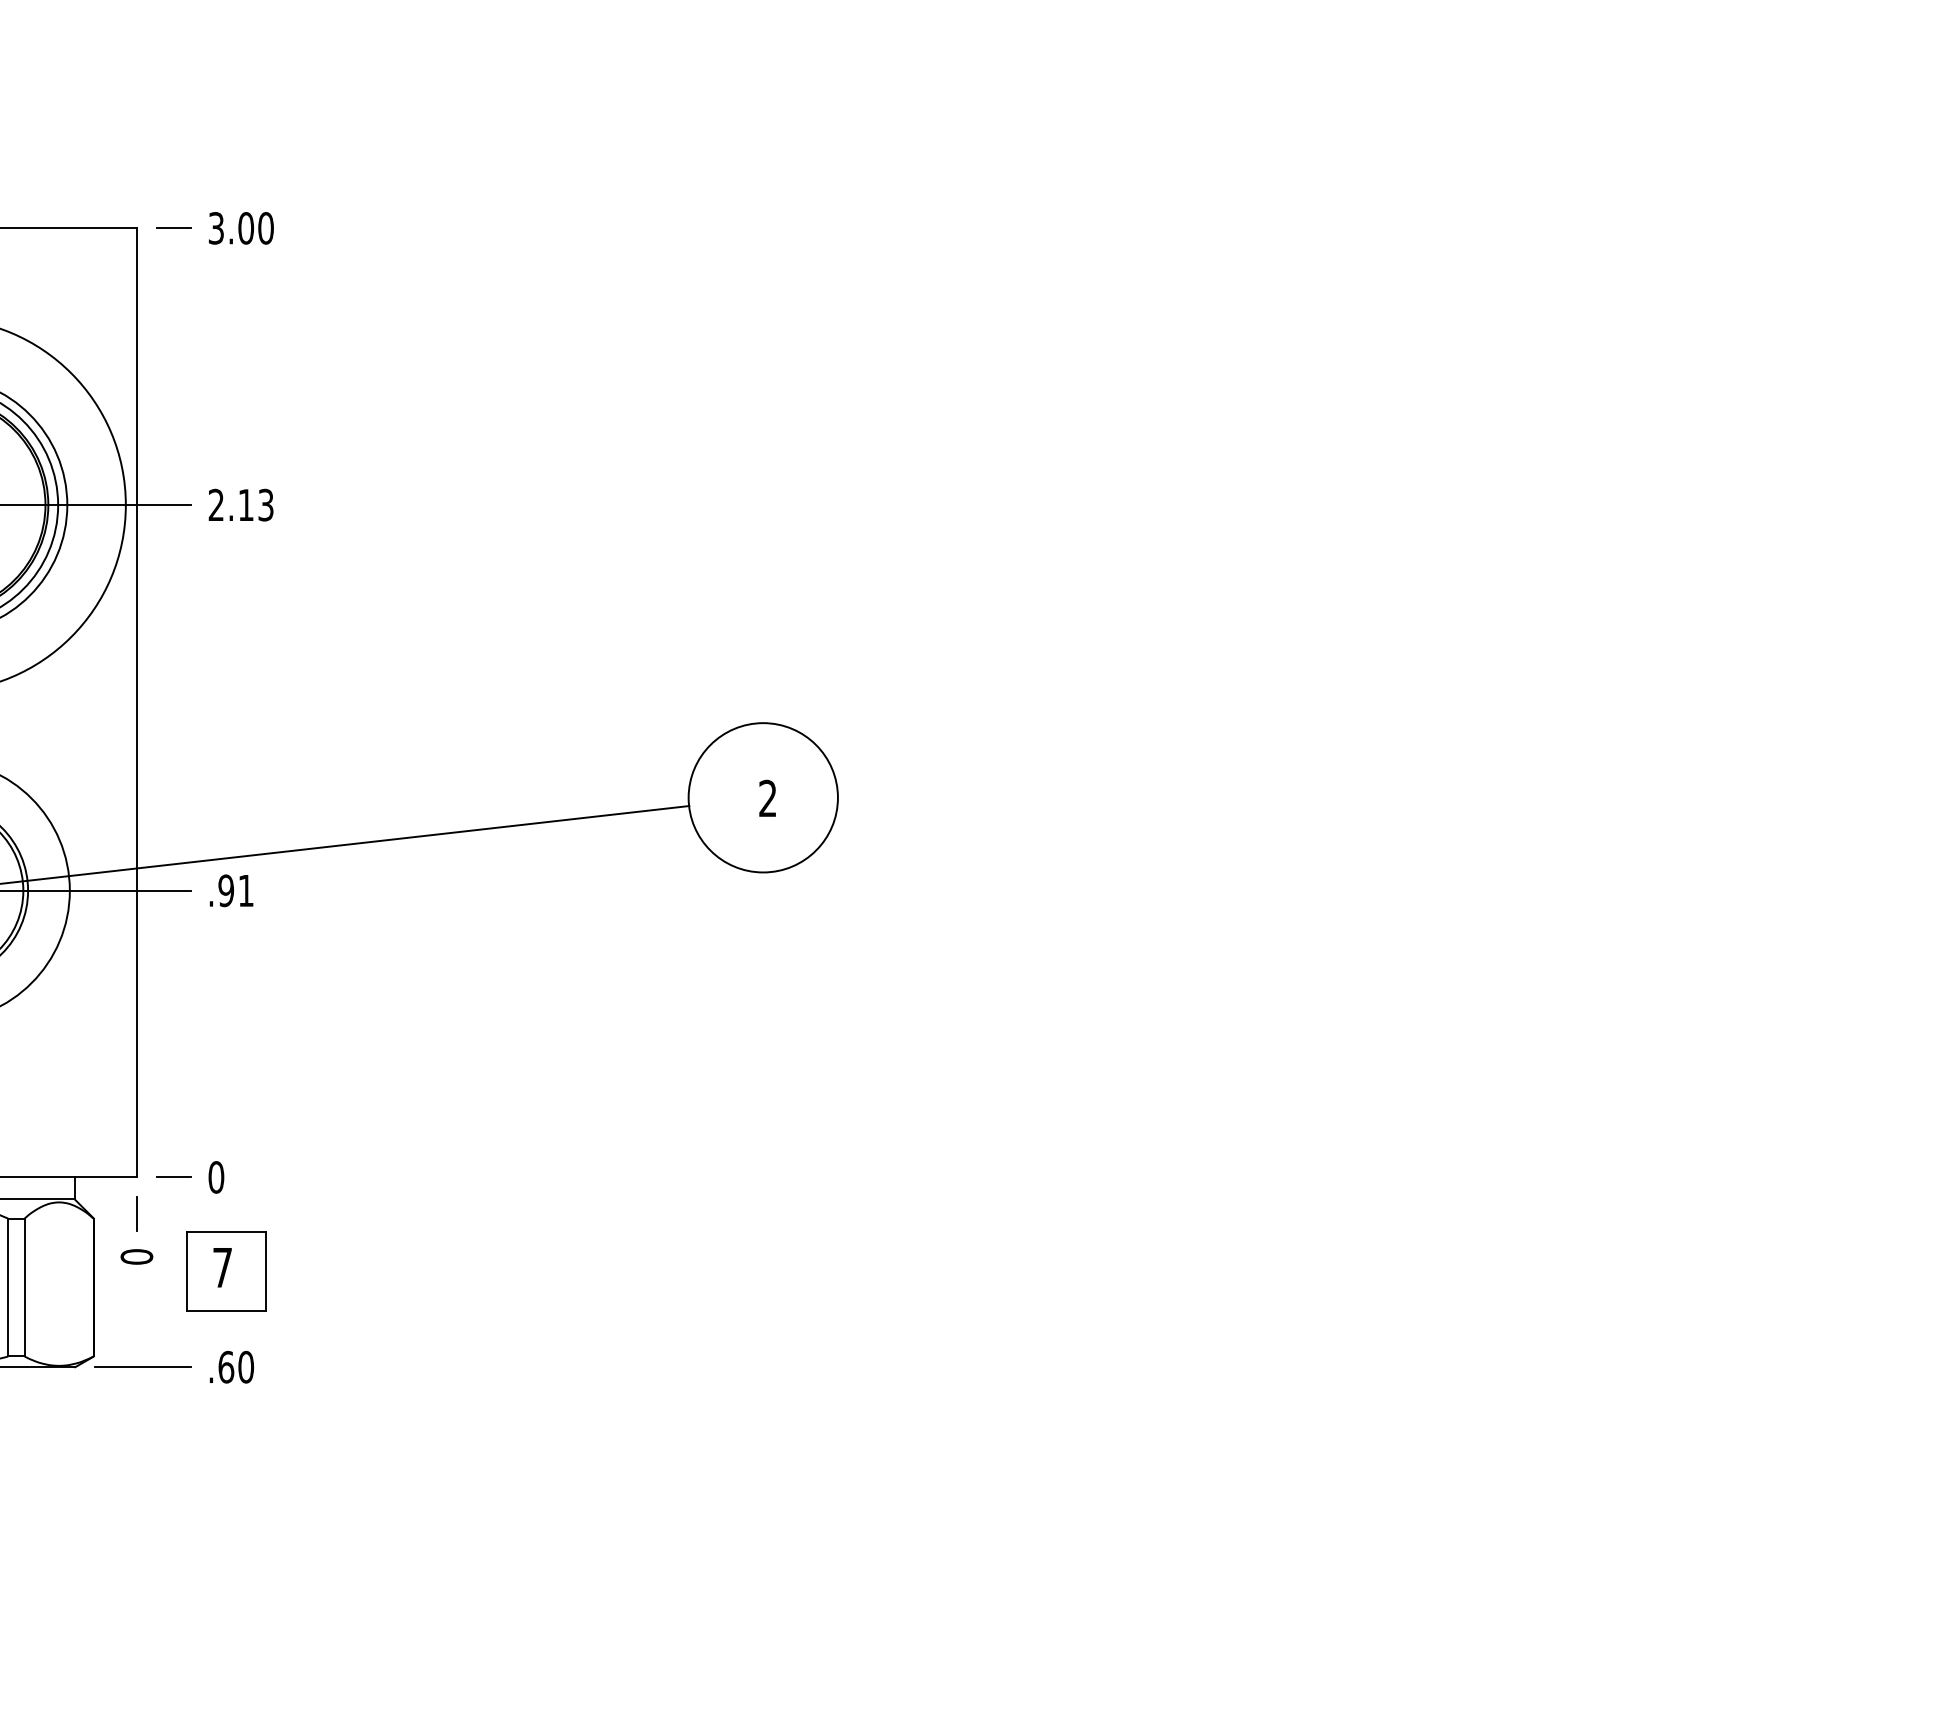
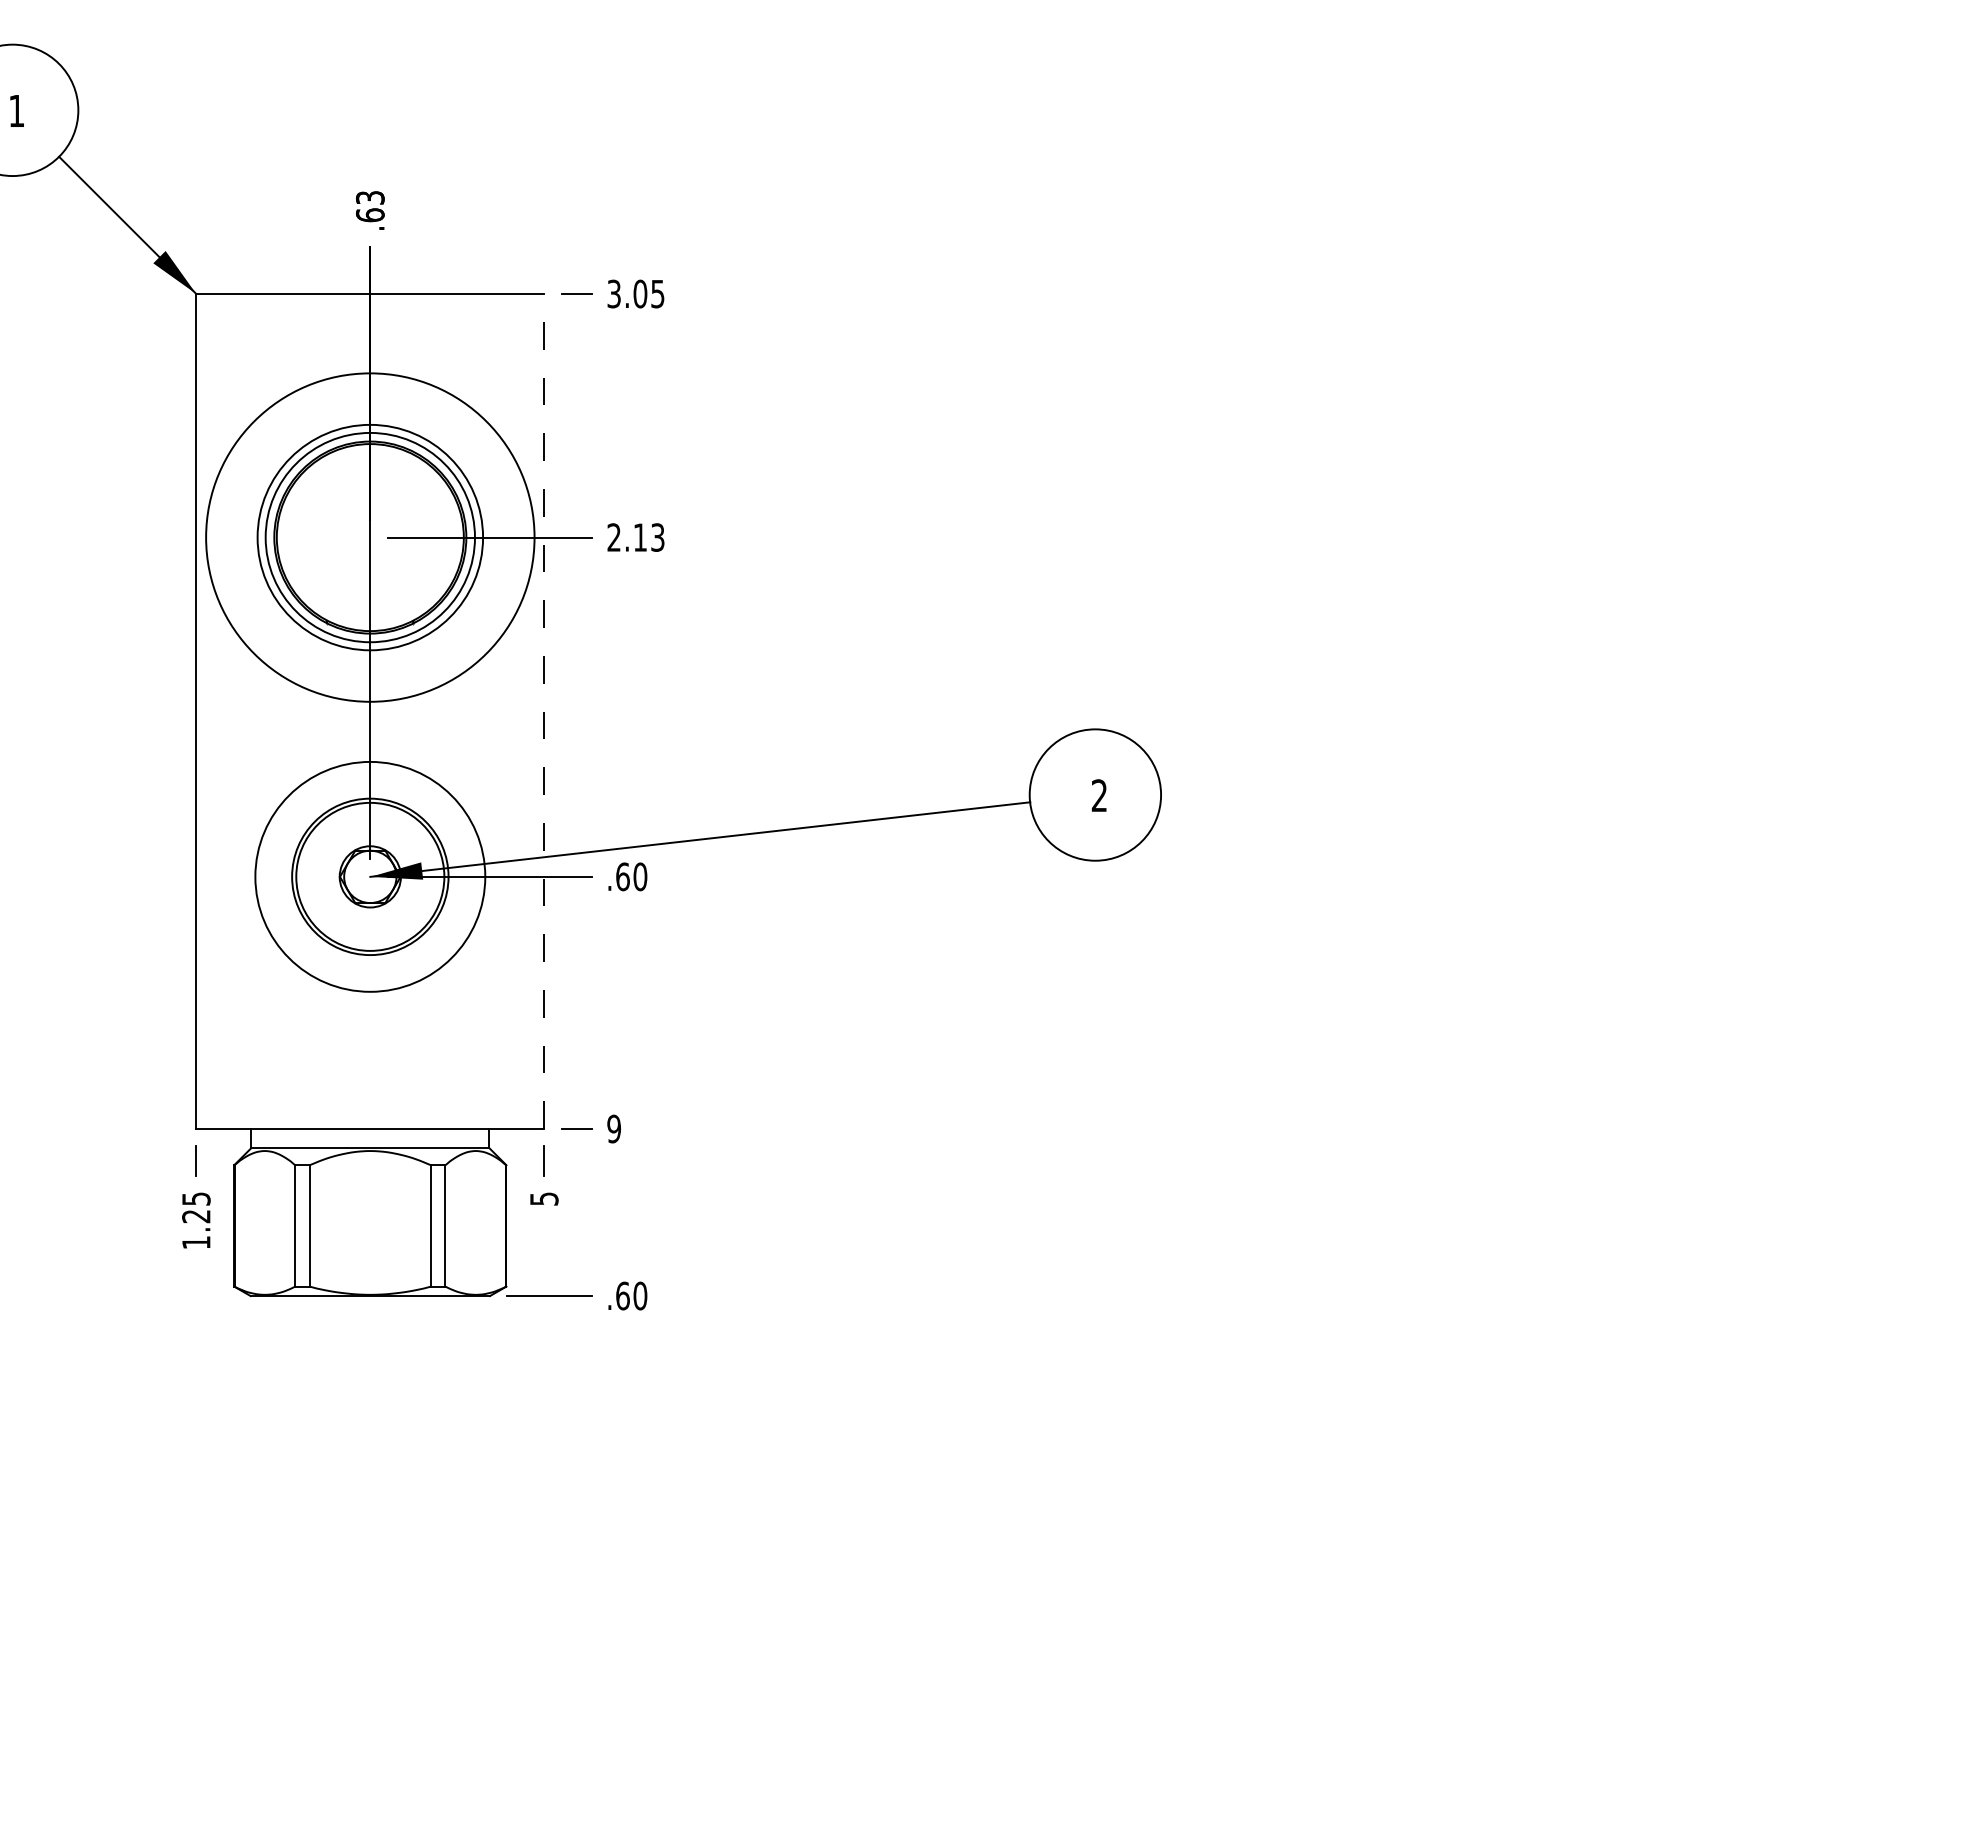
text: (265, 227) -> (657, 293), 3.00 -> 3.05
line: (137, 702) -> (544, 711), solid -> dashed
text: (236, 890) -> (631, 876), .91 -> .60
text: (216, 1176) -> (614, 1128), 0 -> 9
text: (137, 1256) -> (544, 1198), 0 -> 5
part: (226, 1271) -> (623, 1211), removed

